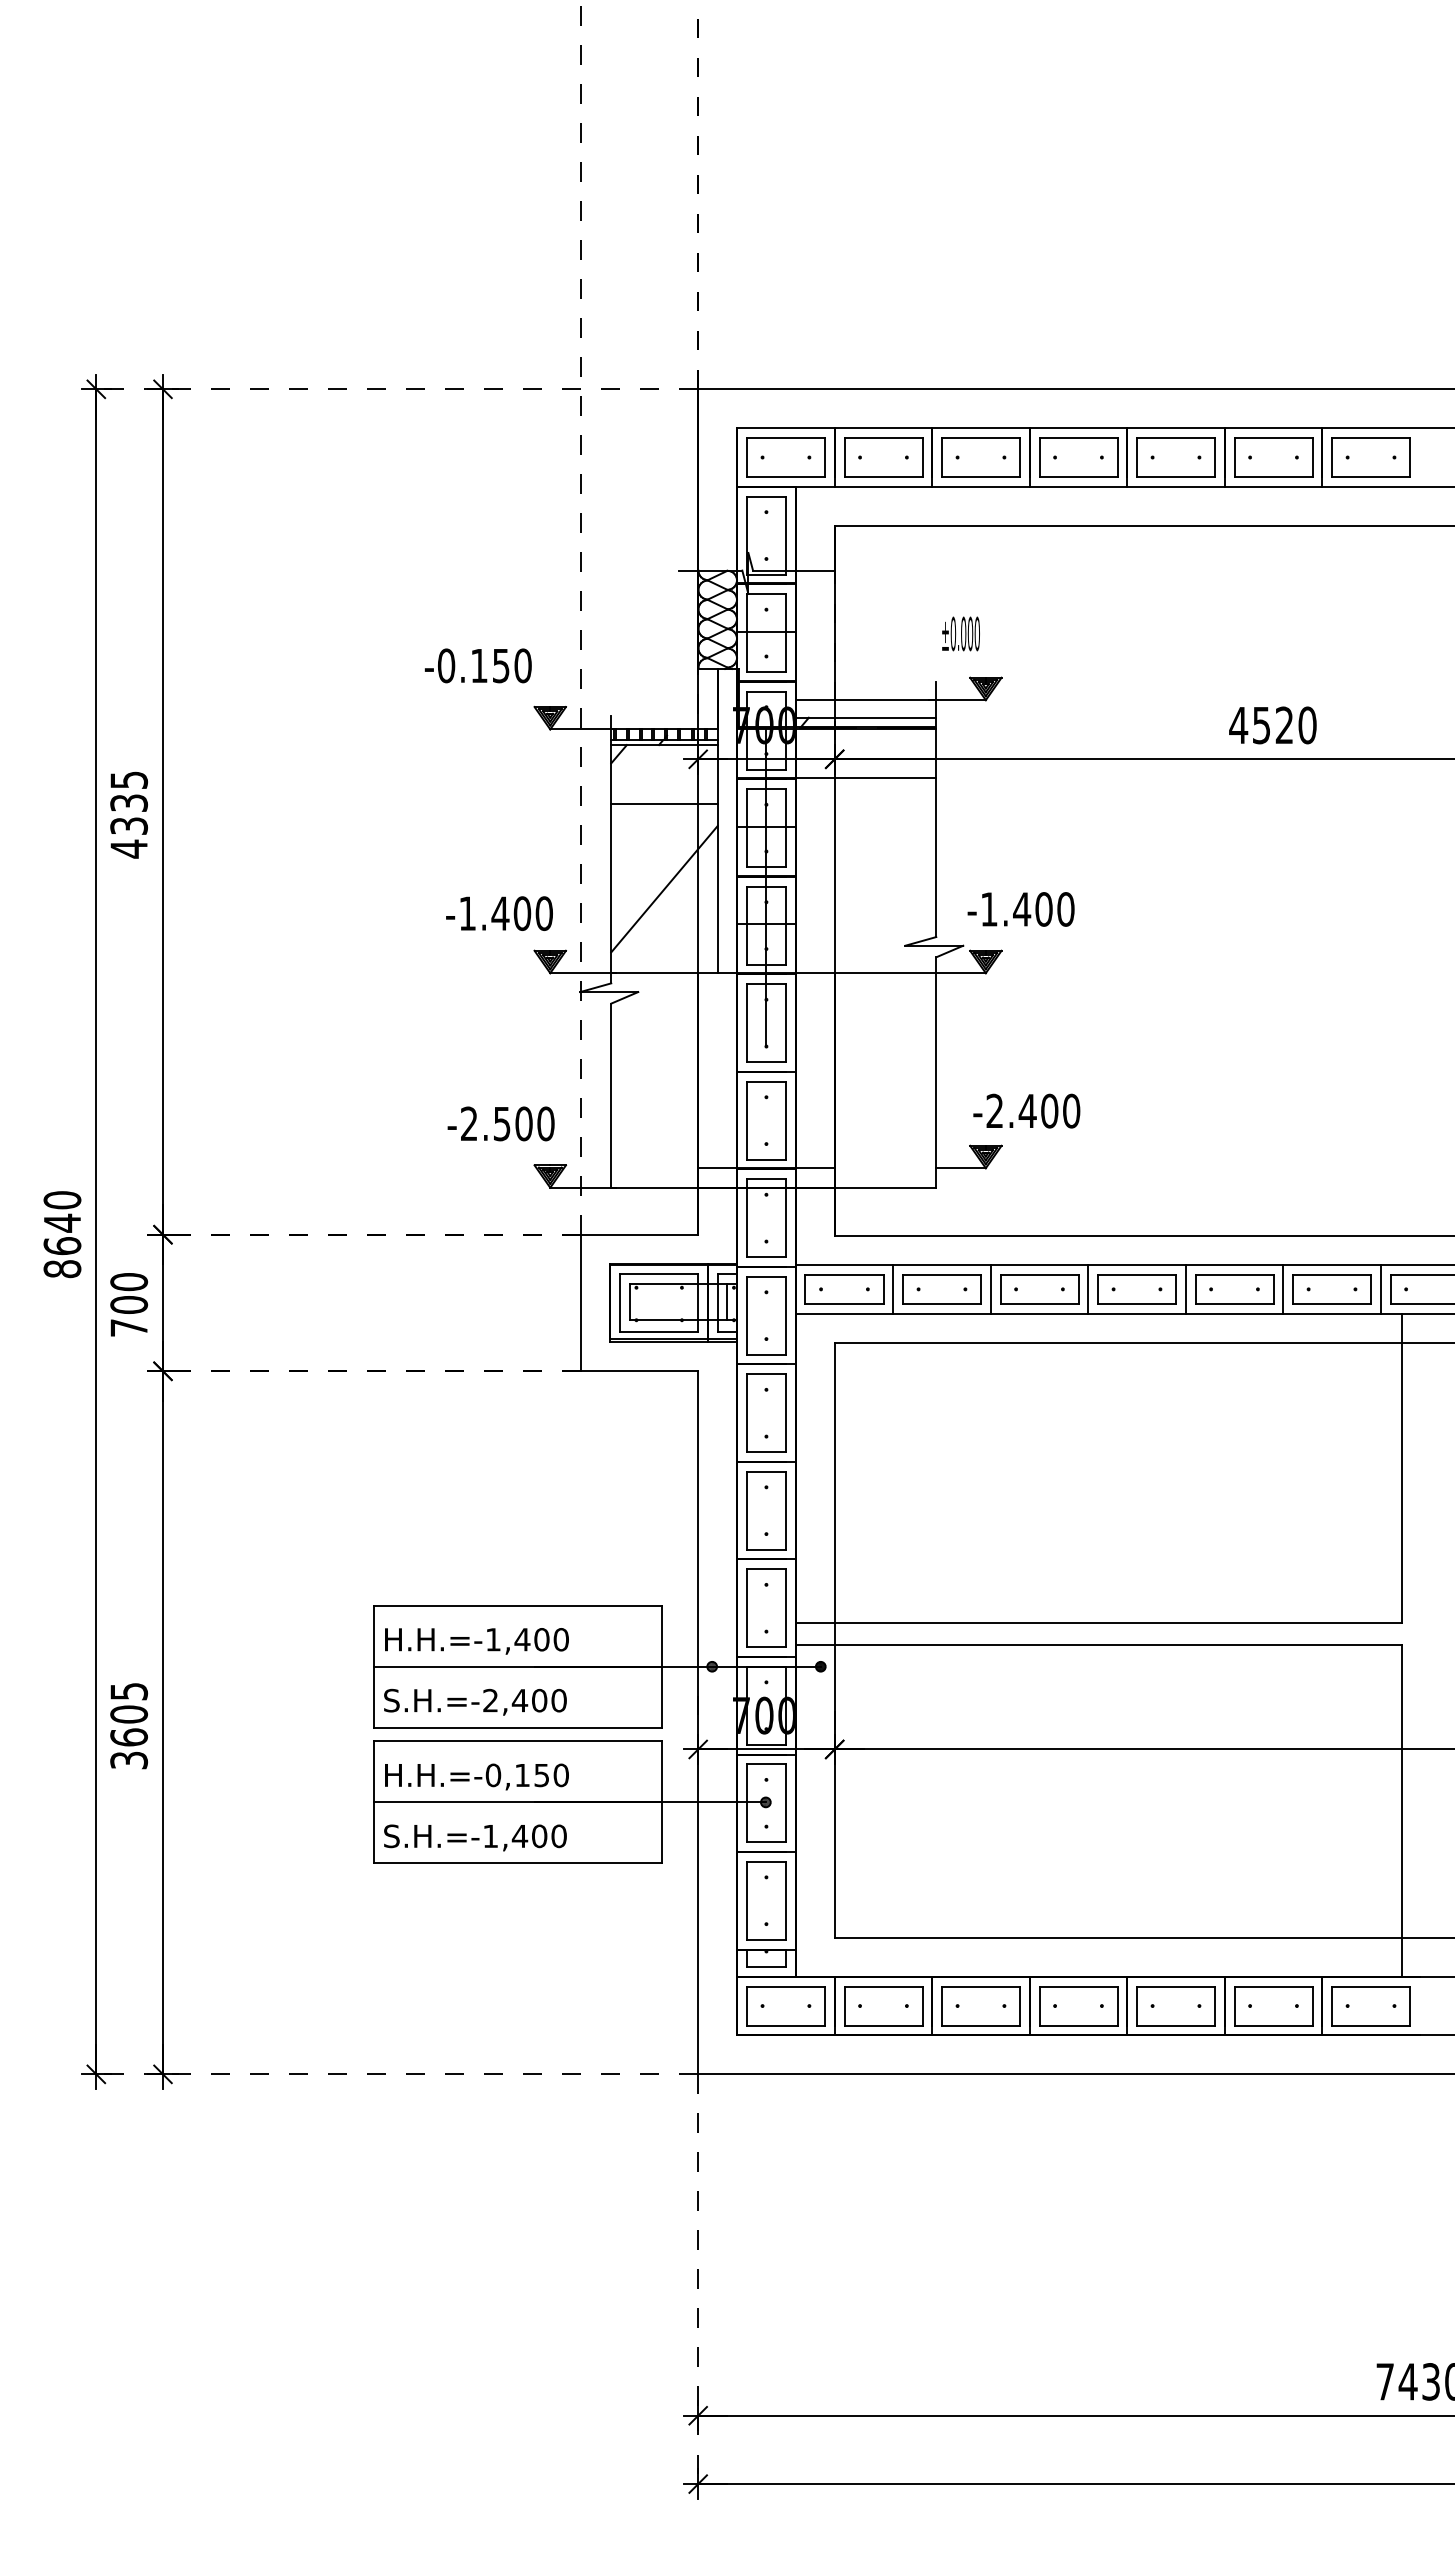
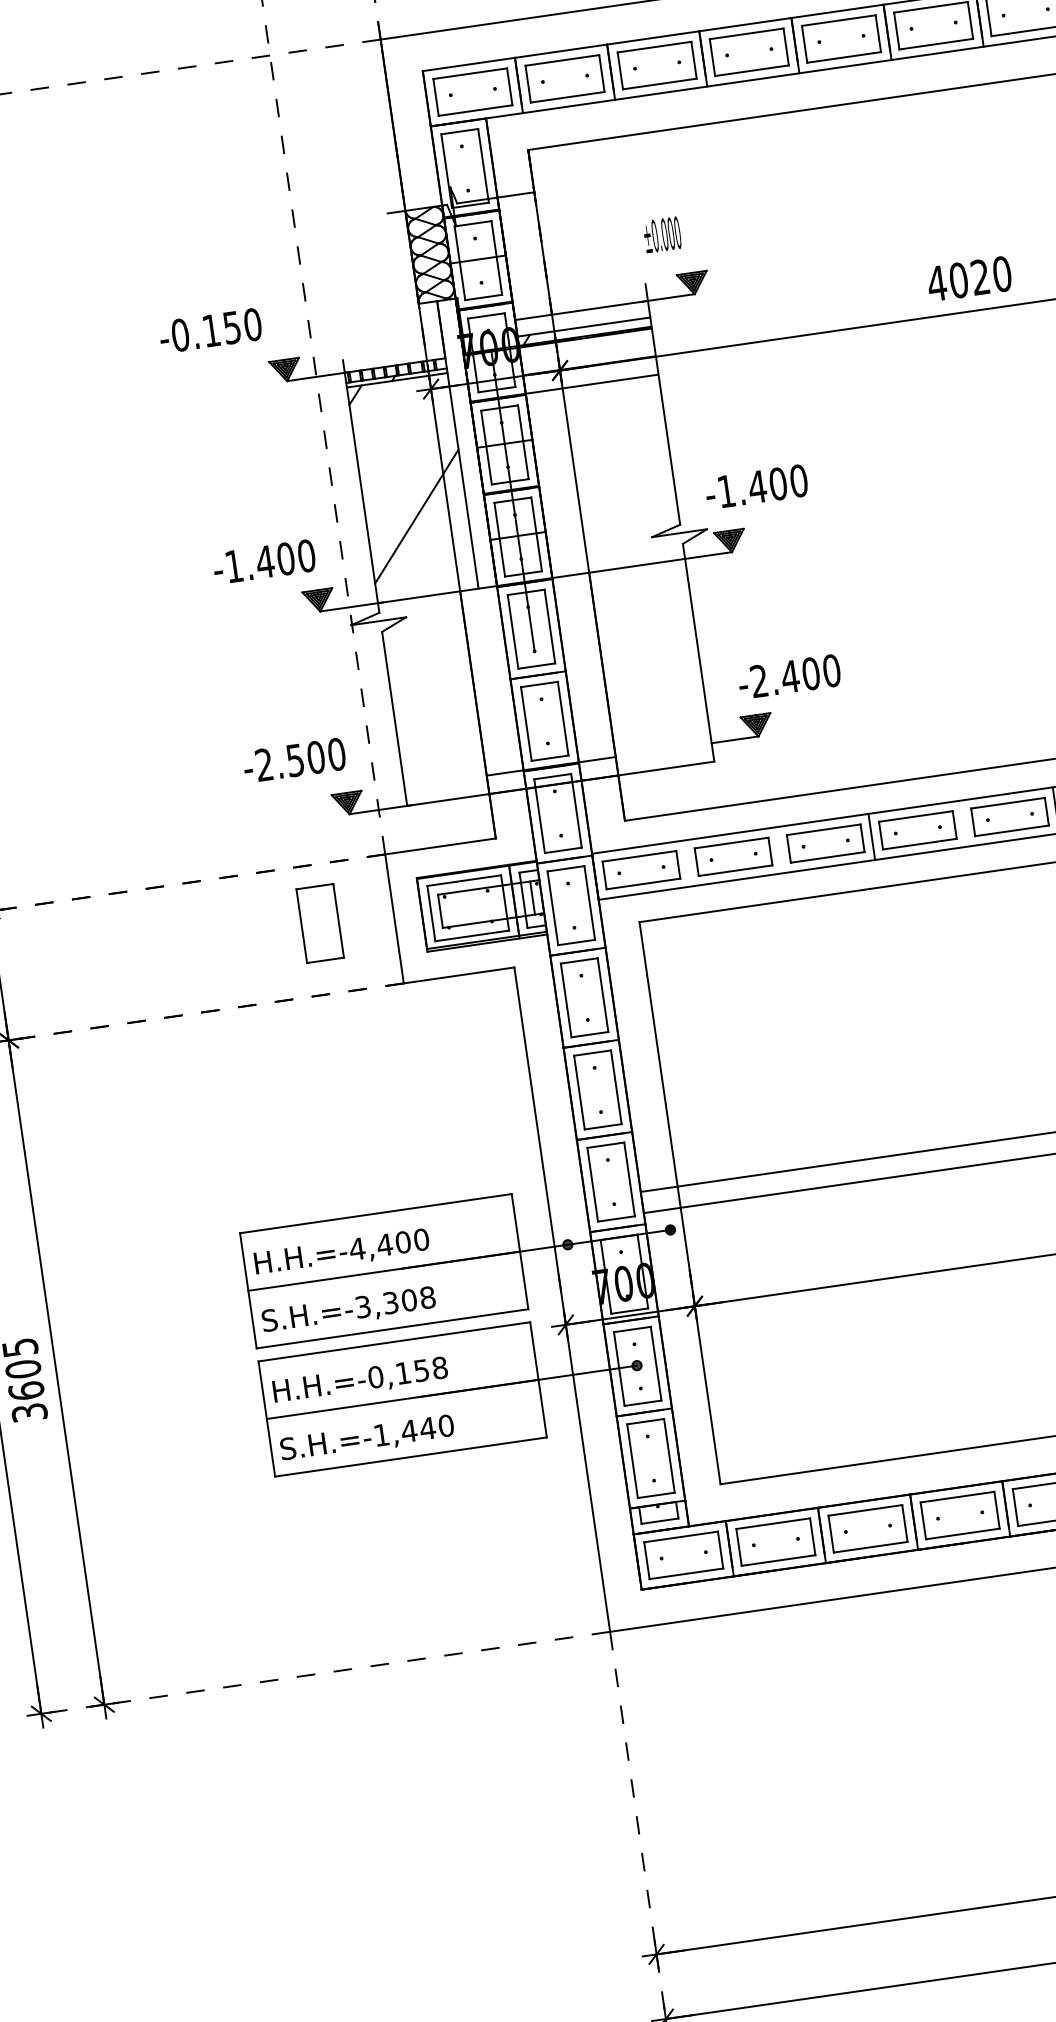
text: (1261, 725) -> (958, 280), 4520 -> 4020
line: (664, 803) -> (405, 435), removed
line: (893, 1288) -> (687, 862), removed
line: (990, 1288) -> (779, 849), removed
line: (1185, 1288) -> (963, 822), removed
part: (503, 1296) -> (320, 923), added
text: (493, 1639) -> (357, 1248), H.H.=-1,400 -> H.H.=-4,400
text: (524, 1700) -> (395, 1302), S.H.=-2,400 -> S.H.=-3,308
text: (560, 1775) -> (439, 1368), H.H.=-0,150 -> H.H.=-0,158
text: (539, 1836) -> (427, 1428), S.H.=-1,400 -> S.H.=-1,440

